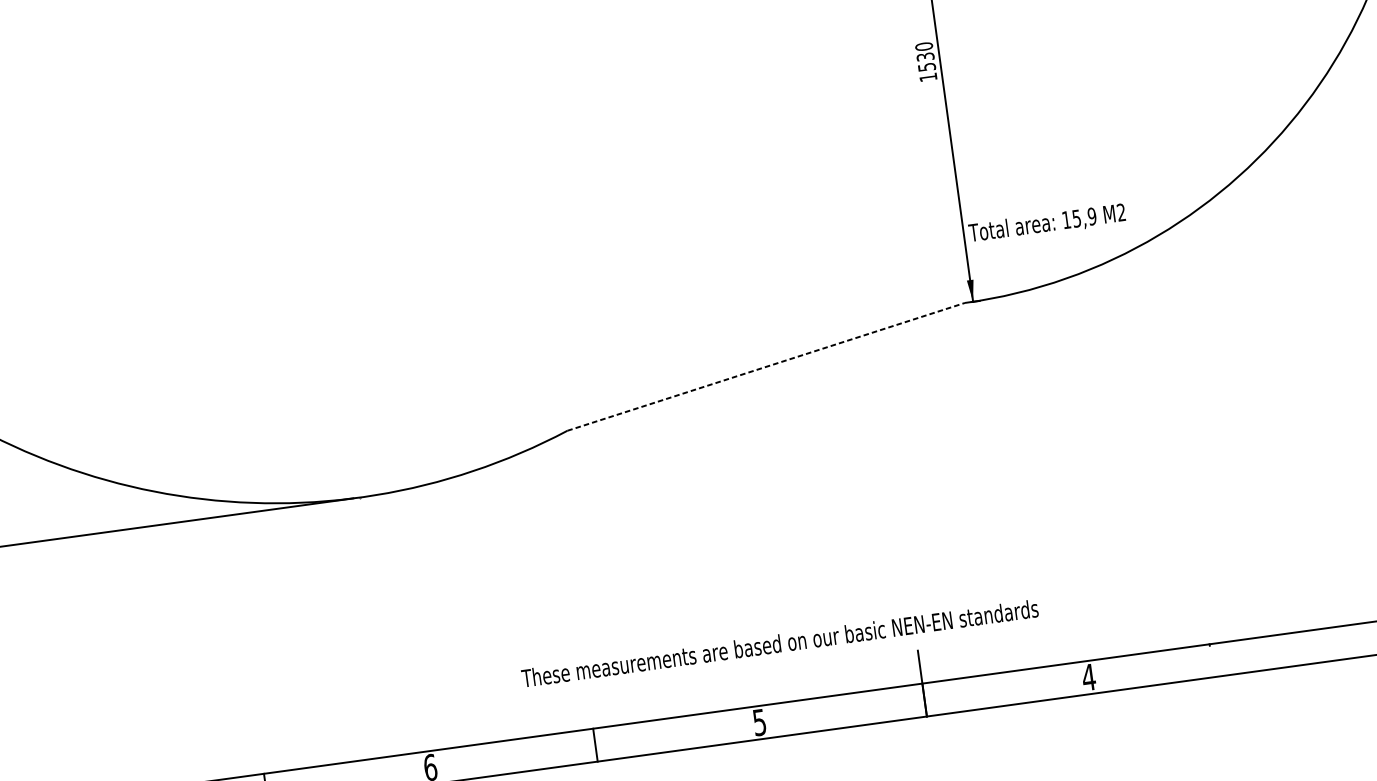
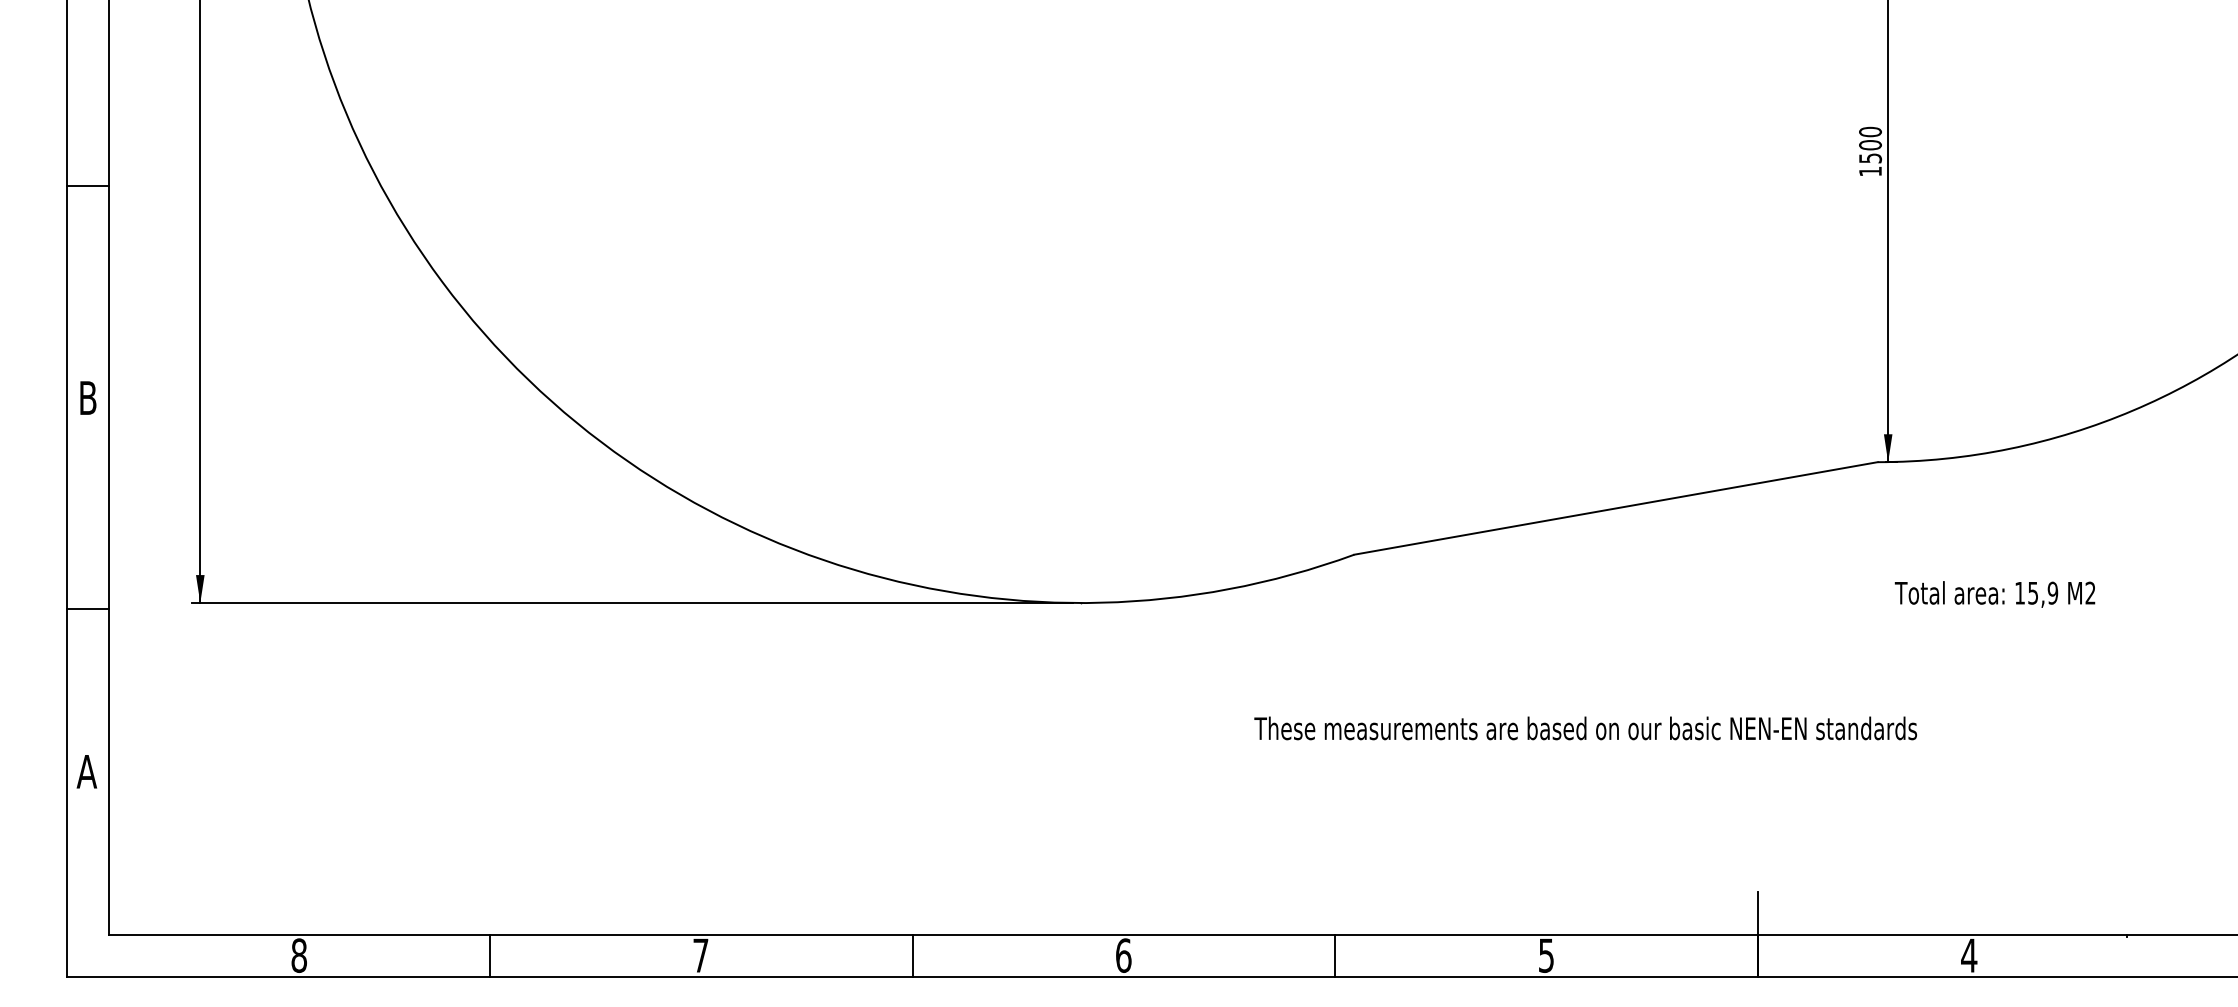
text: (925, 57) -> (1870, 145), 1530 -> 1500
text: (1046, 223) -> (1994, 594), moved
line: (766, 366) -> (1616, 508), dashed -> solid
text: (779, 643) -> (1585, 728), moved

